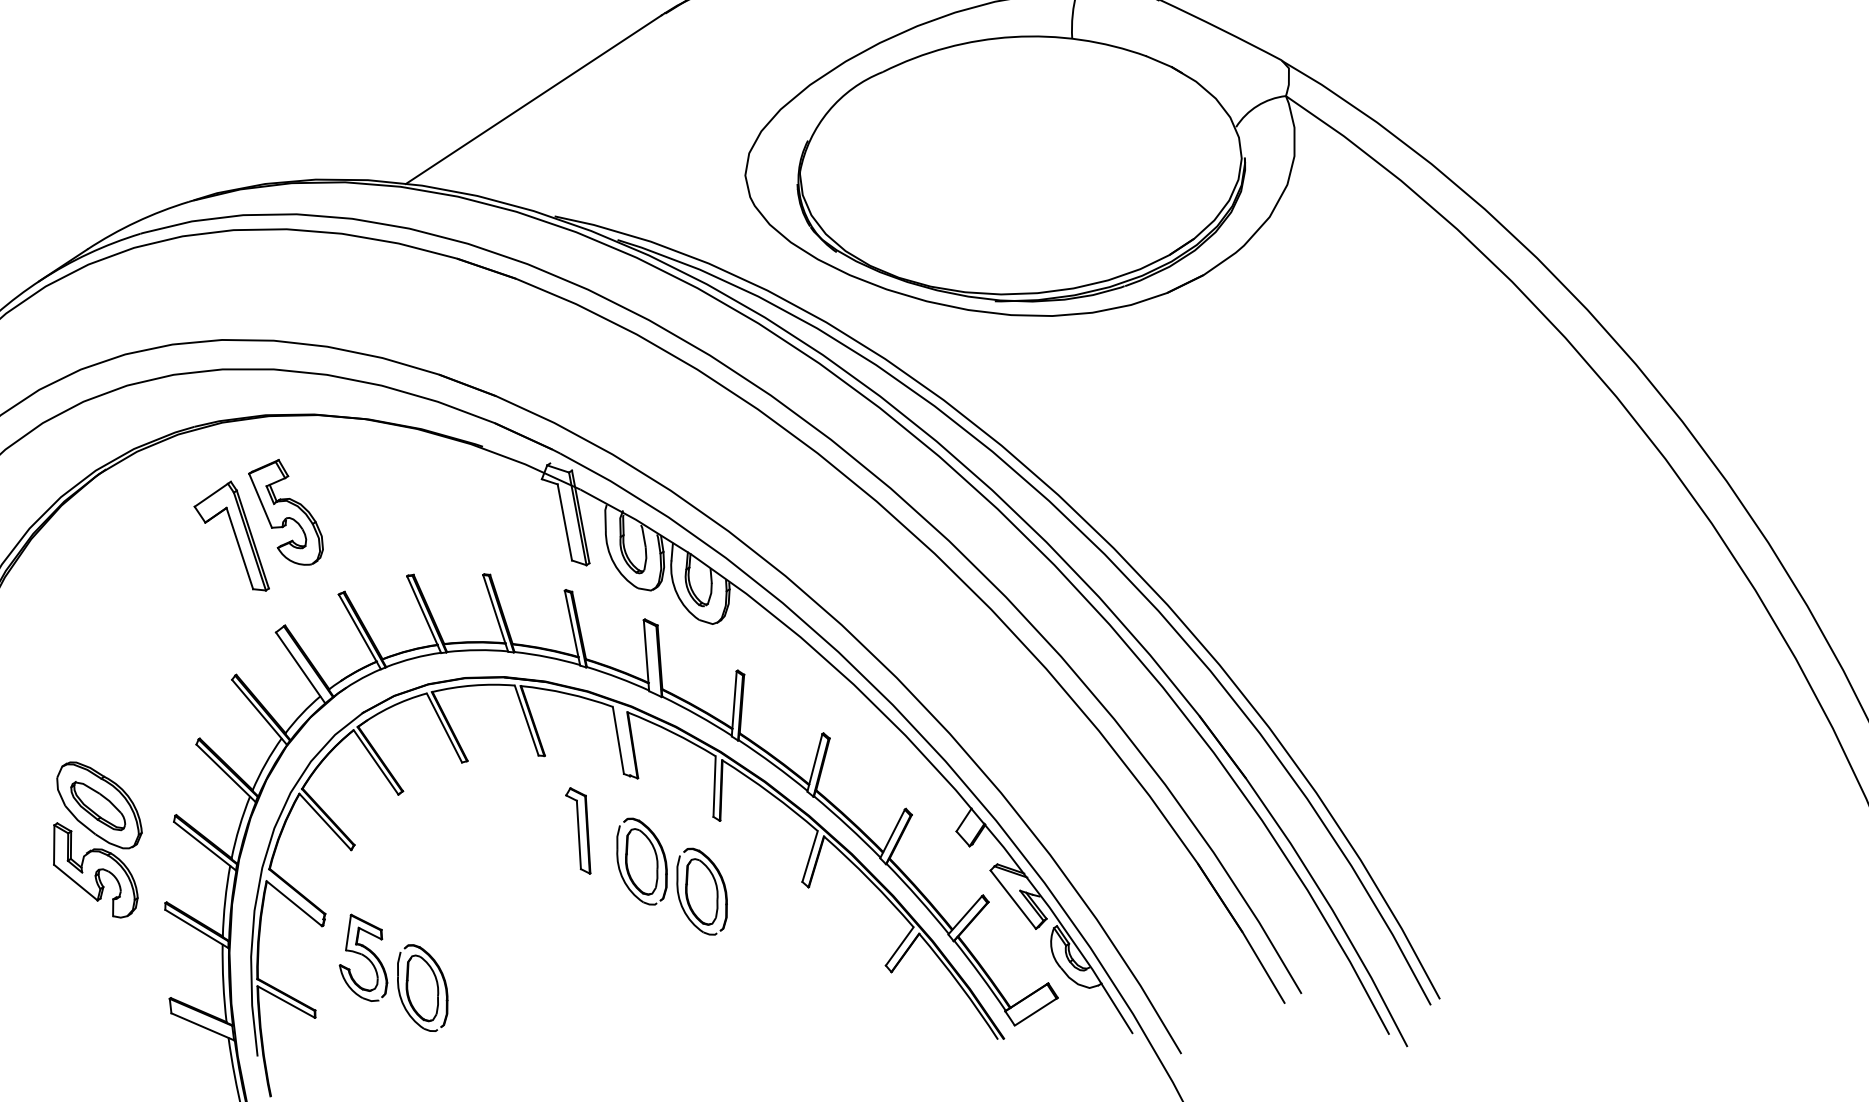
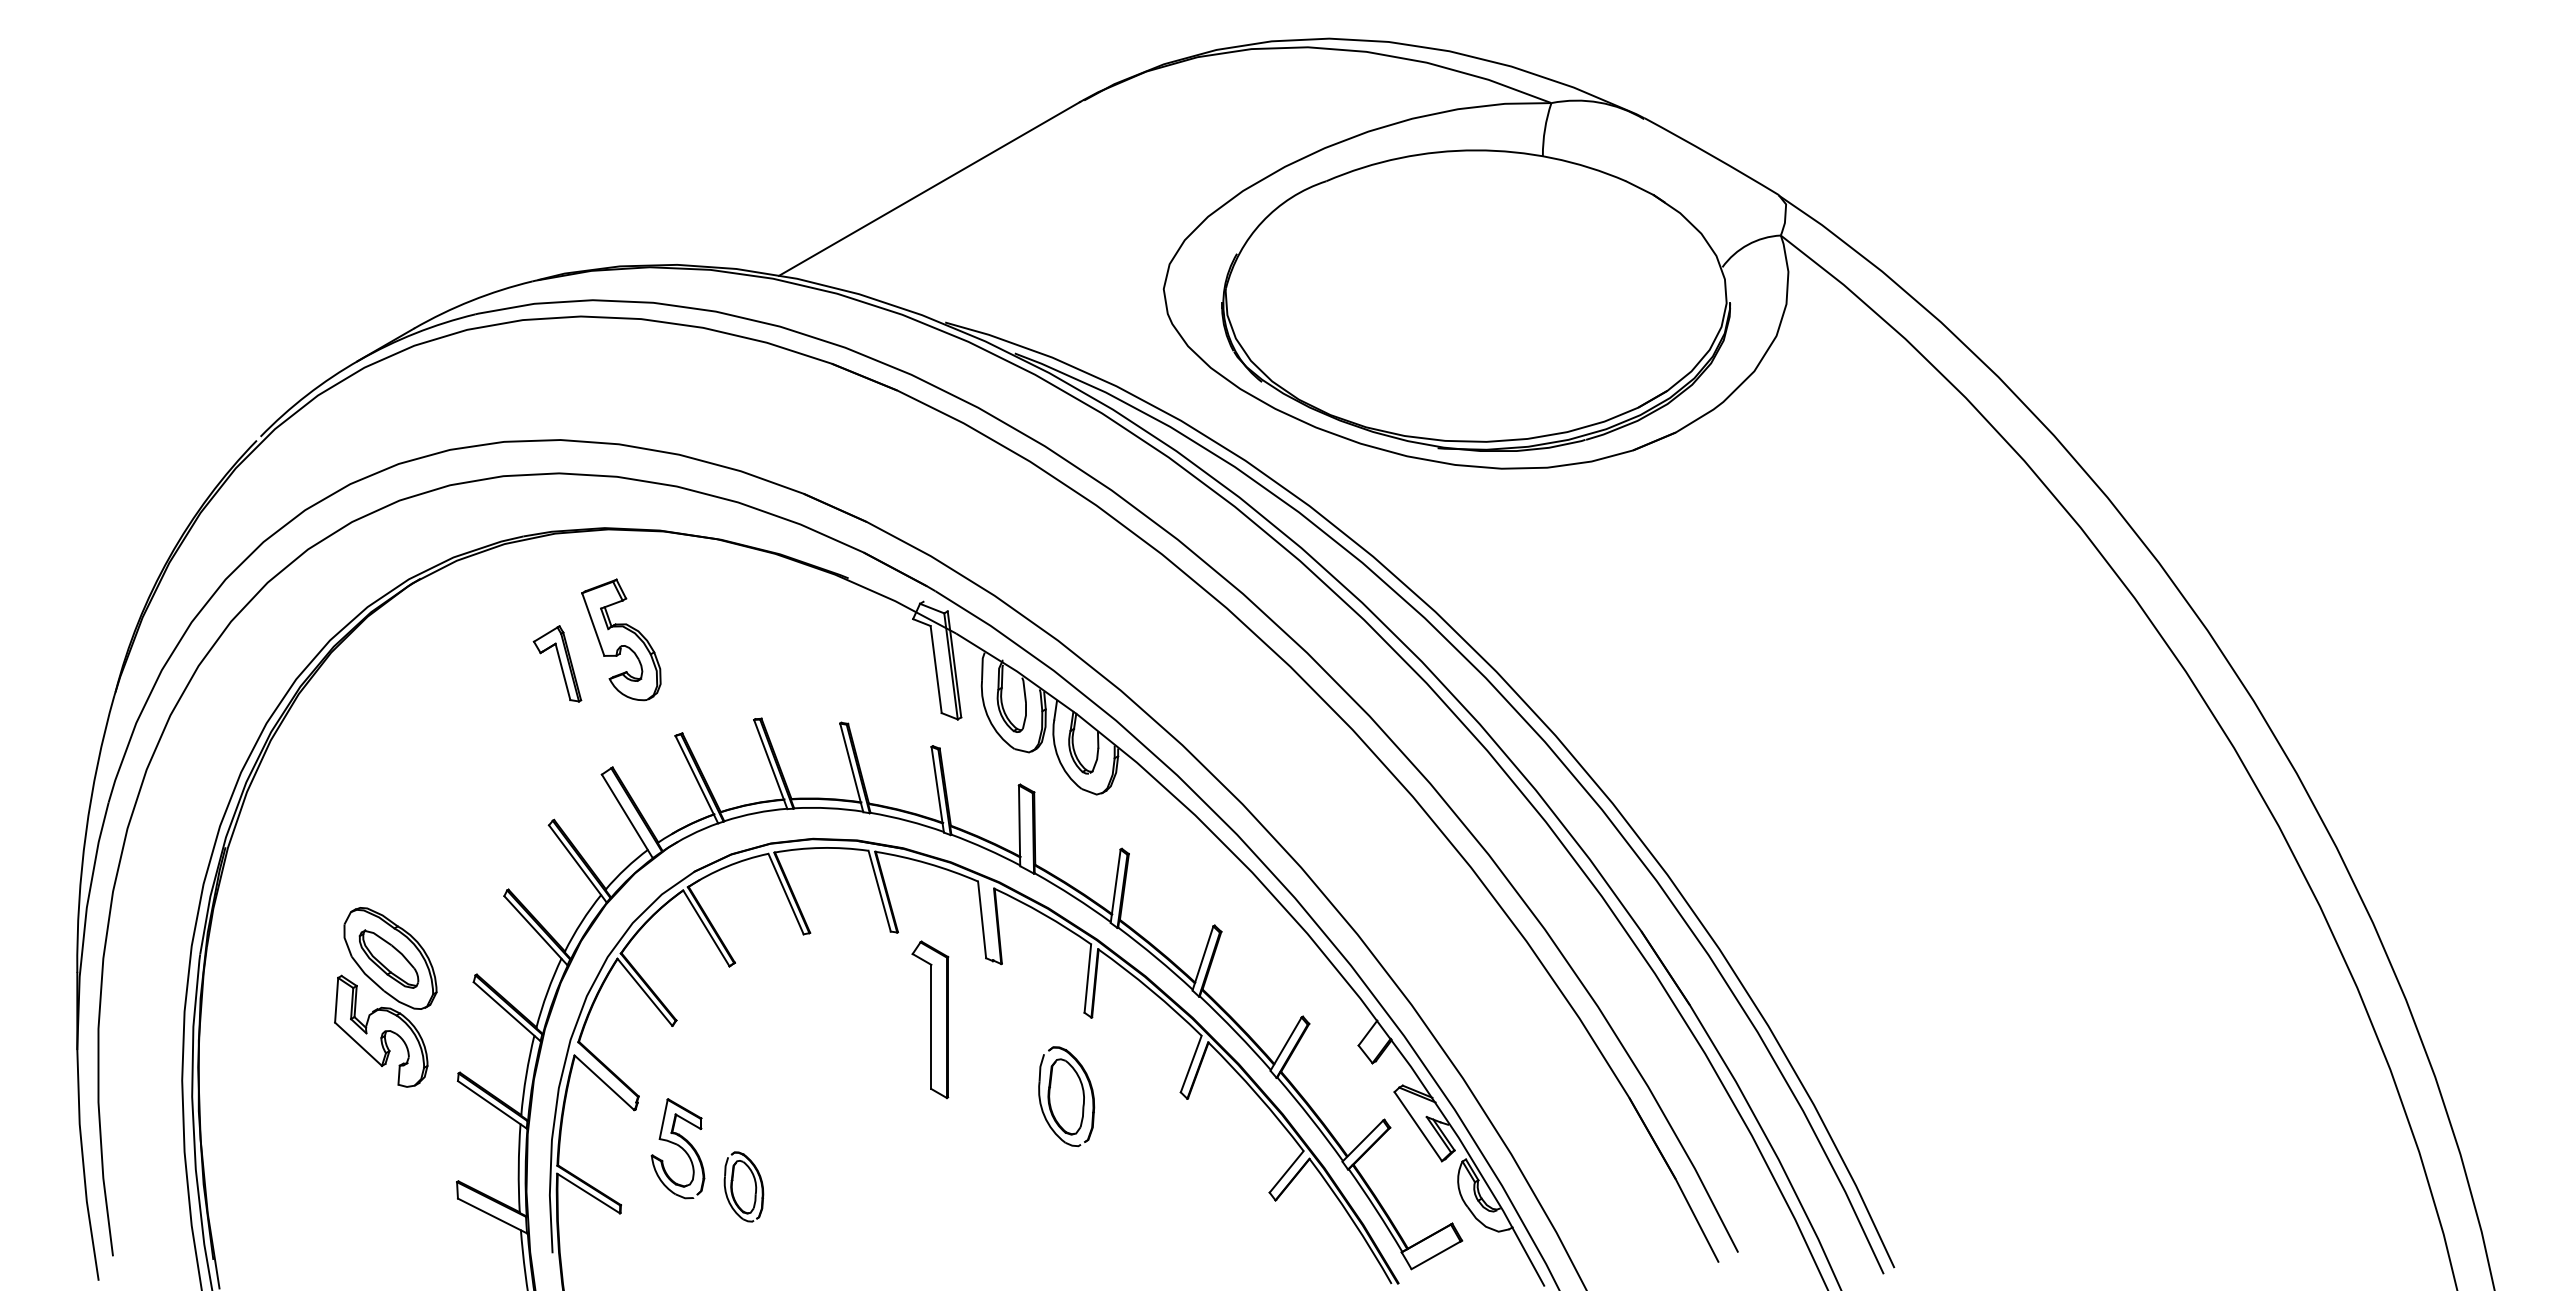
part: (231, 536) -> (557, 663), size x0.6
part: (578, 830) -> (930, 1019), size x1.6
part: (641, 861) -> (1000, 1058), removed
part: (422, 987) -> (743, 1186), size x0.7

